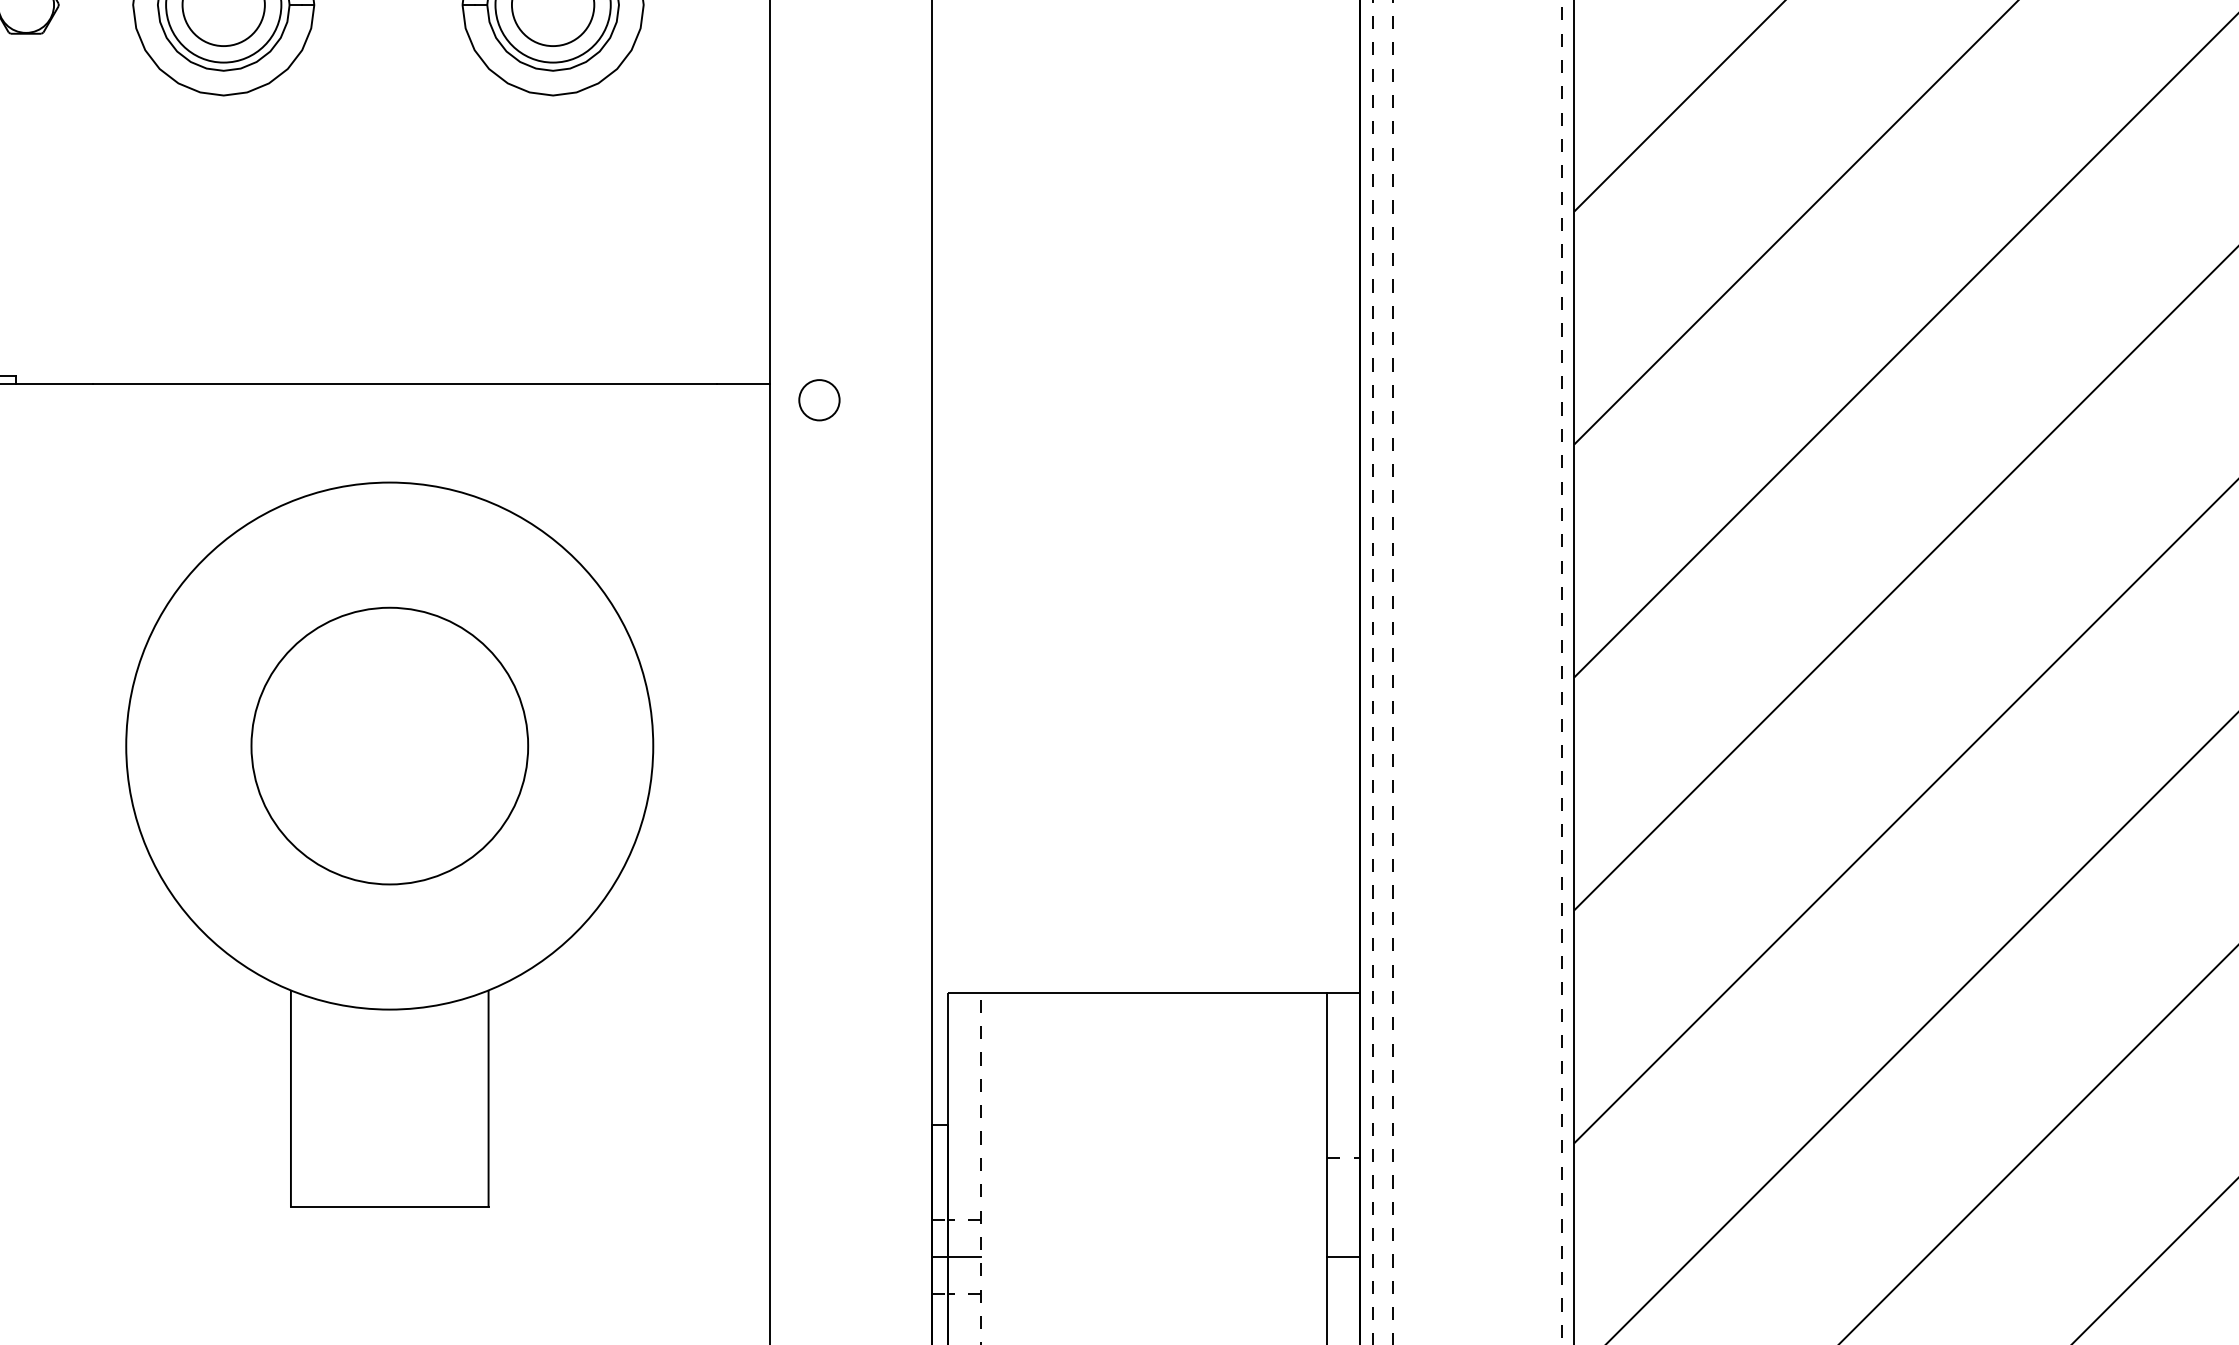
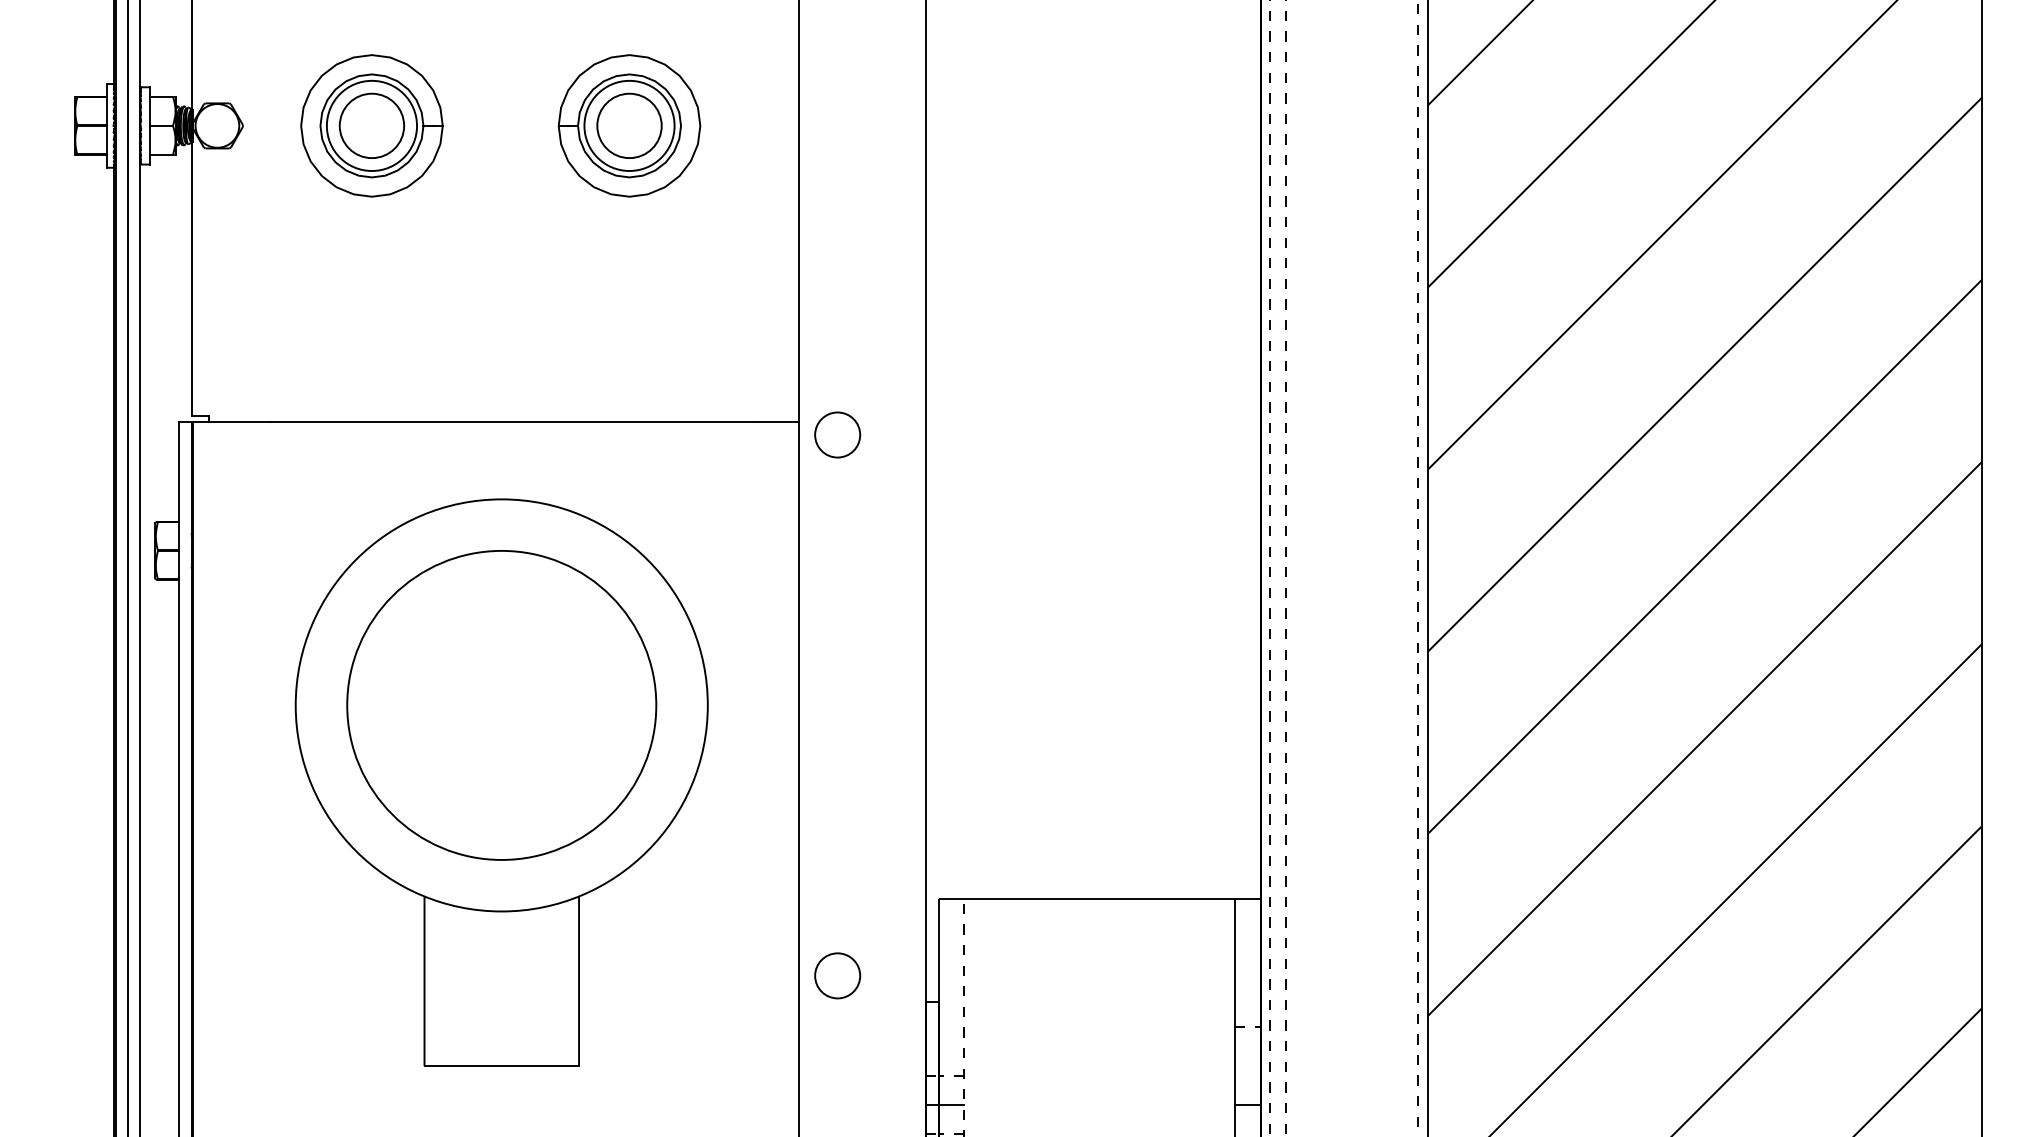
circle: (819, 399) -> (837, 434), size x1.43
circle: (389, 746) -> (501, 705), size x1.43
circle: (819, 1091) -> (837, 975), added

